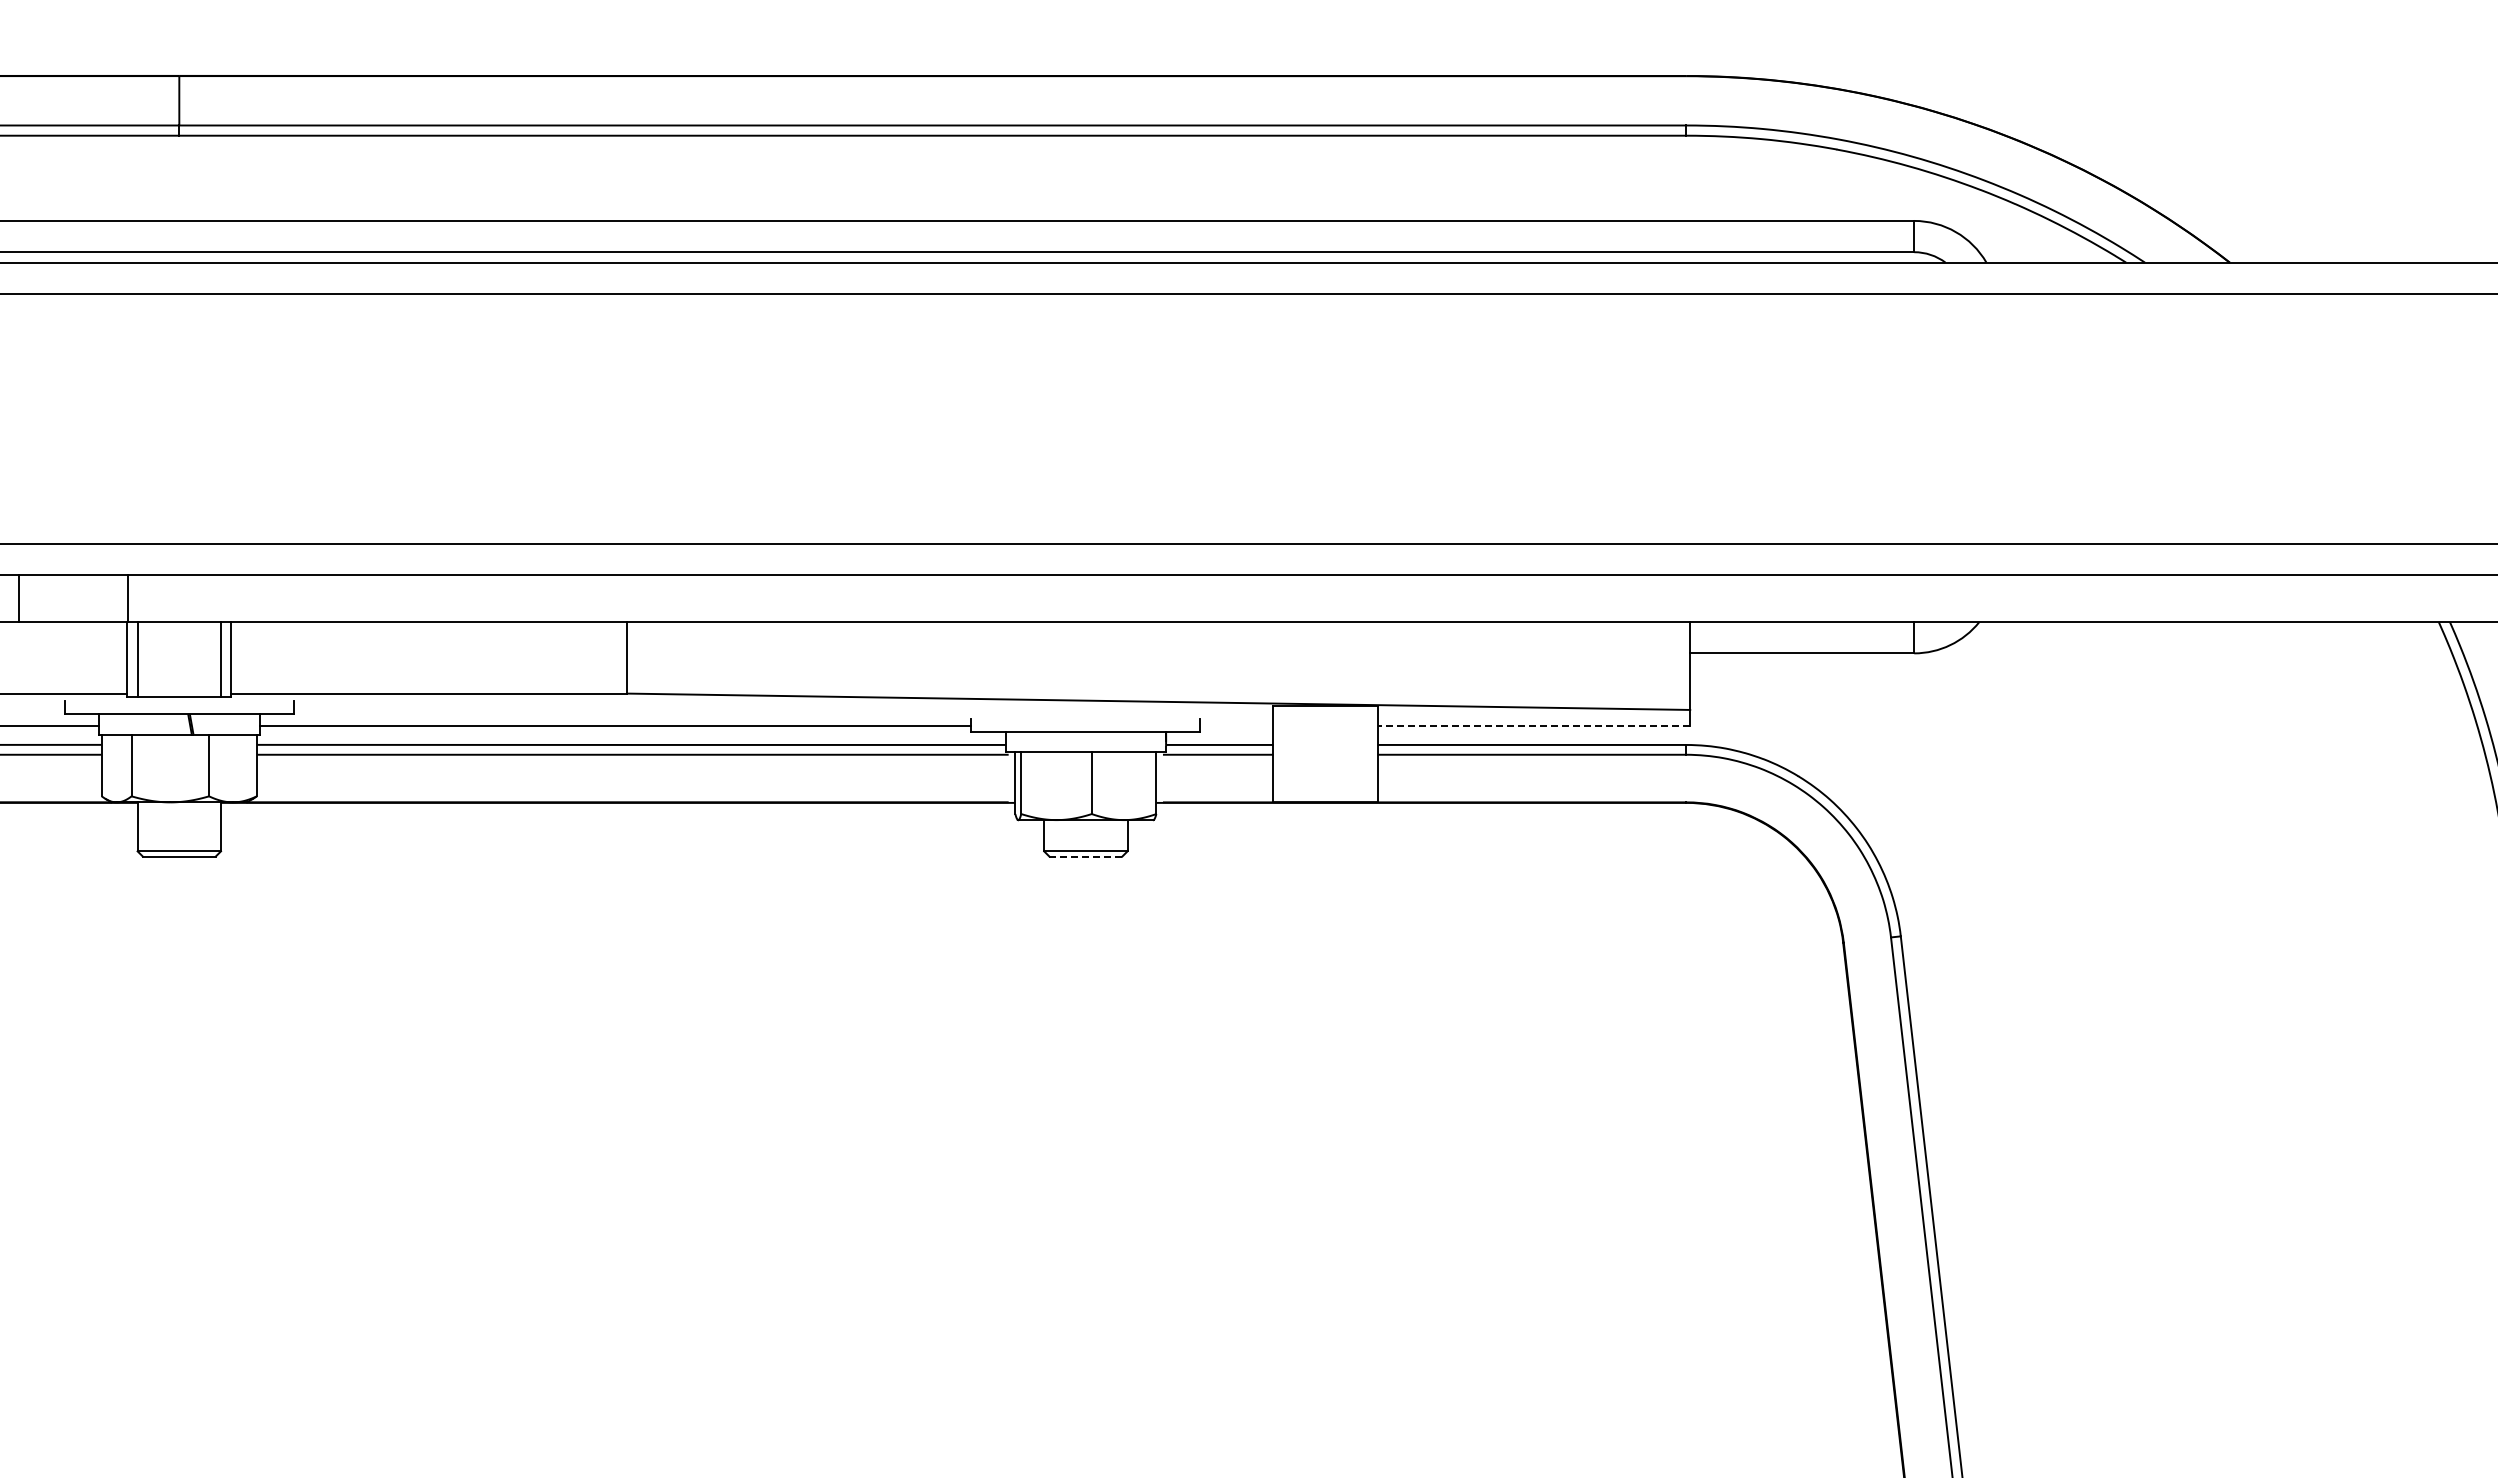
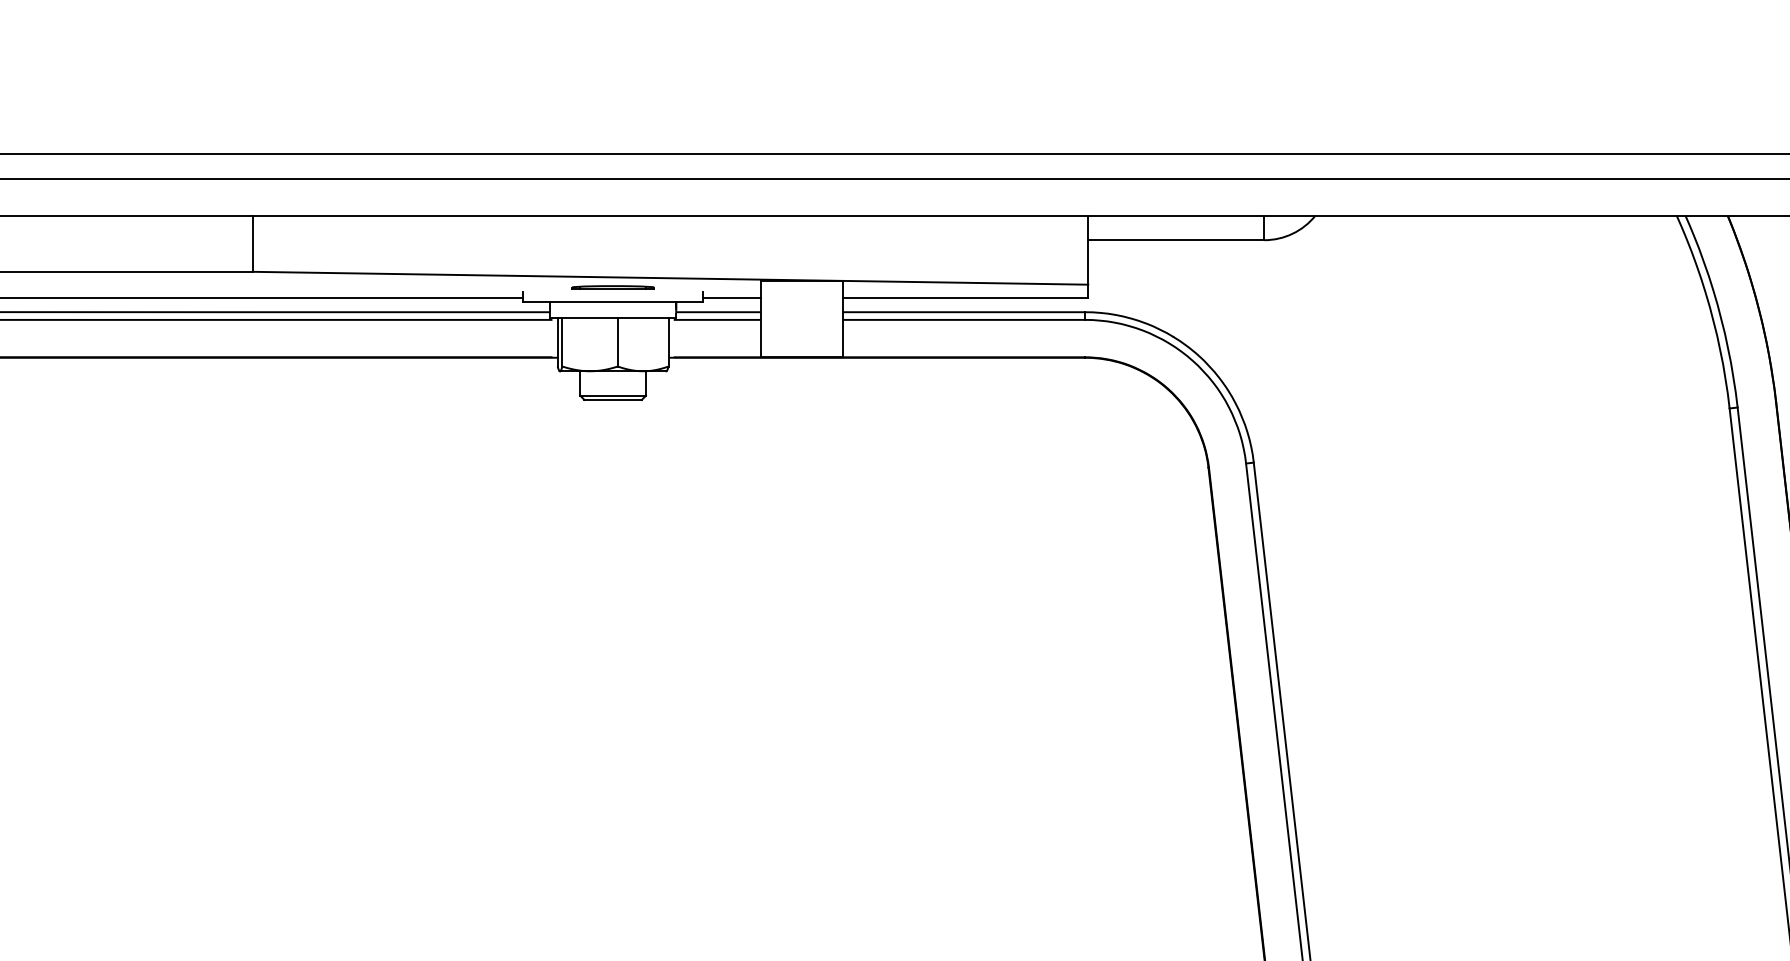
part: (1085, 712) -> (612, 286), added
line: (1236, 726) -> (731, 297), added
line: (1533, 726) -> (965, 297), dashed -> solid
line: (1086, 856) -> (613, 399), dashed -> solid

